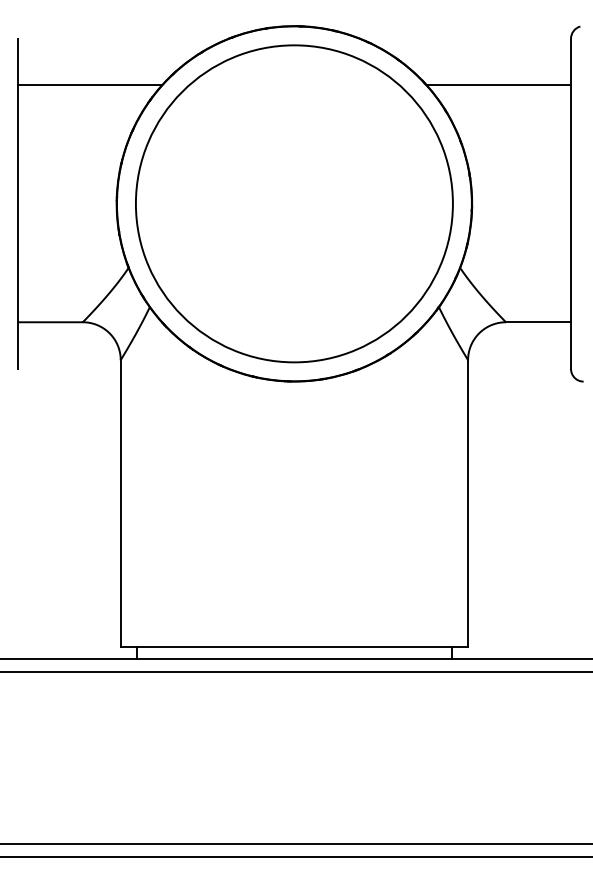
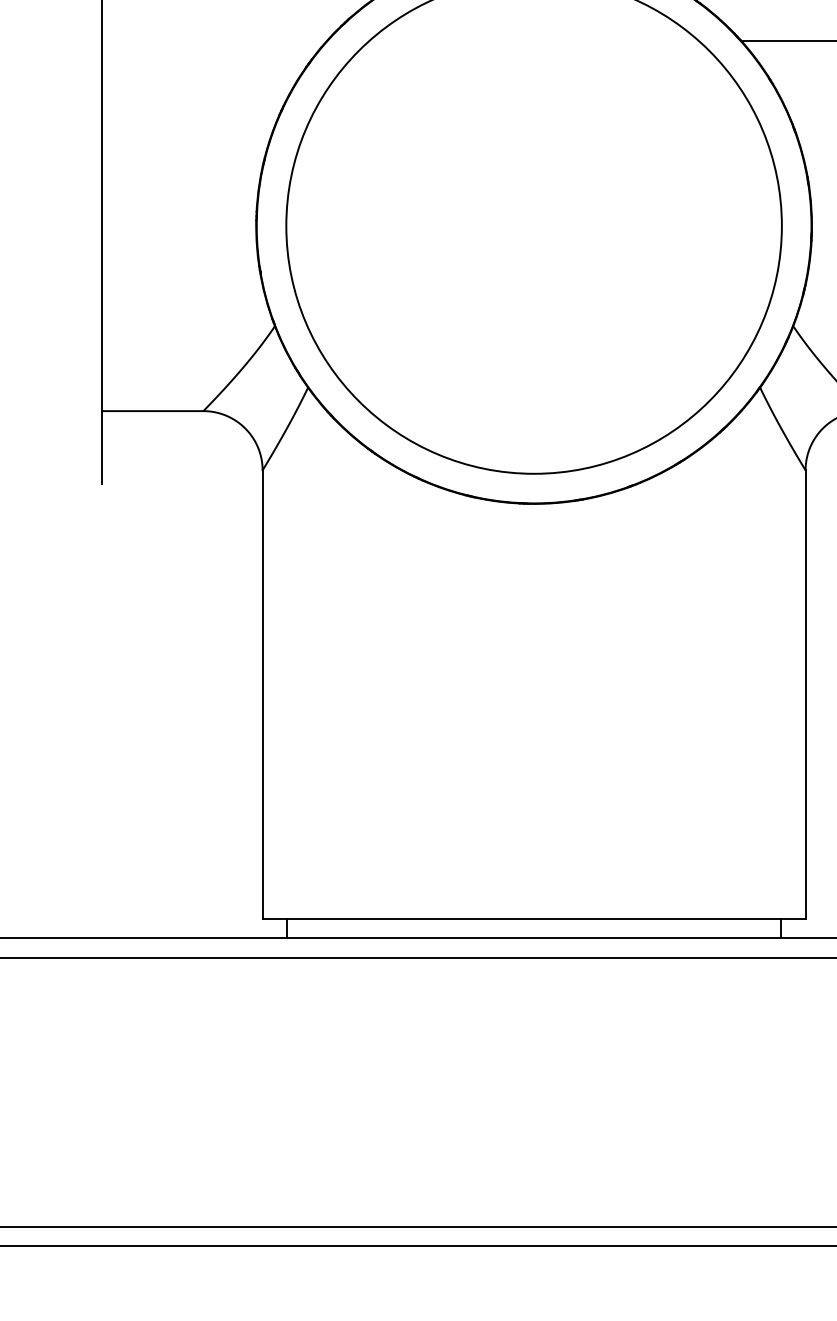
line: (89, 85) -> (213, 41), removed

